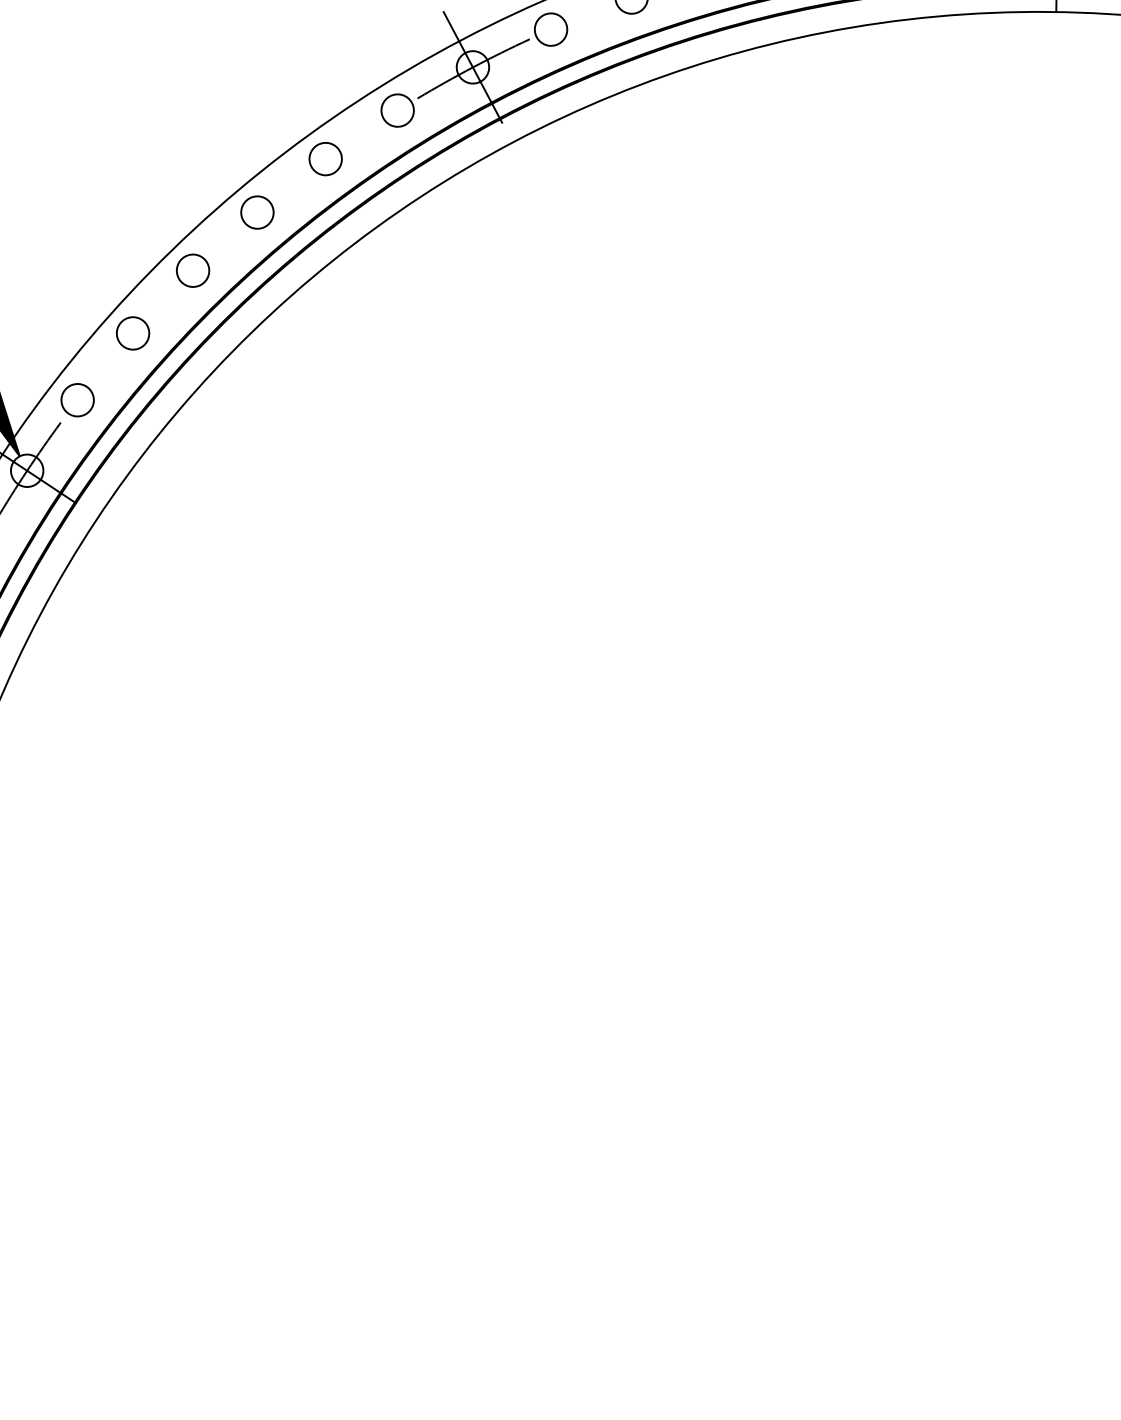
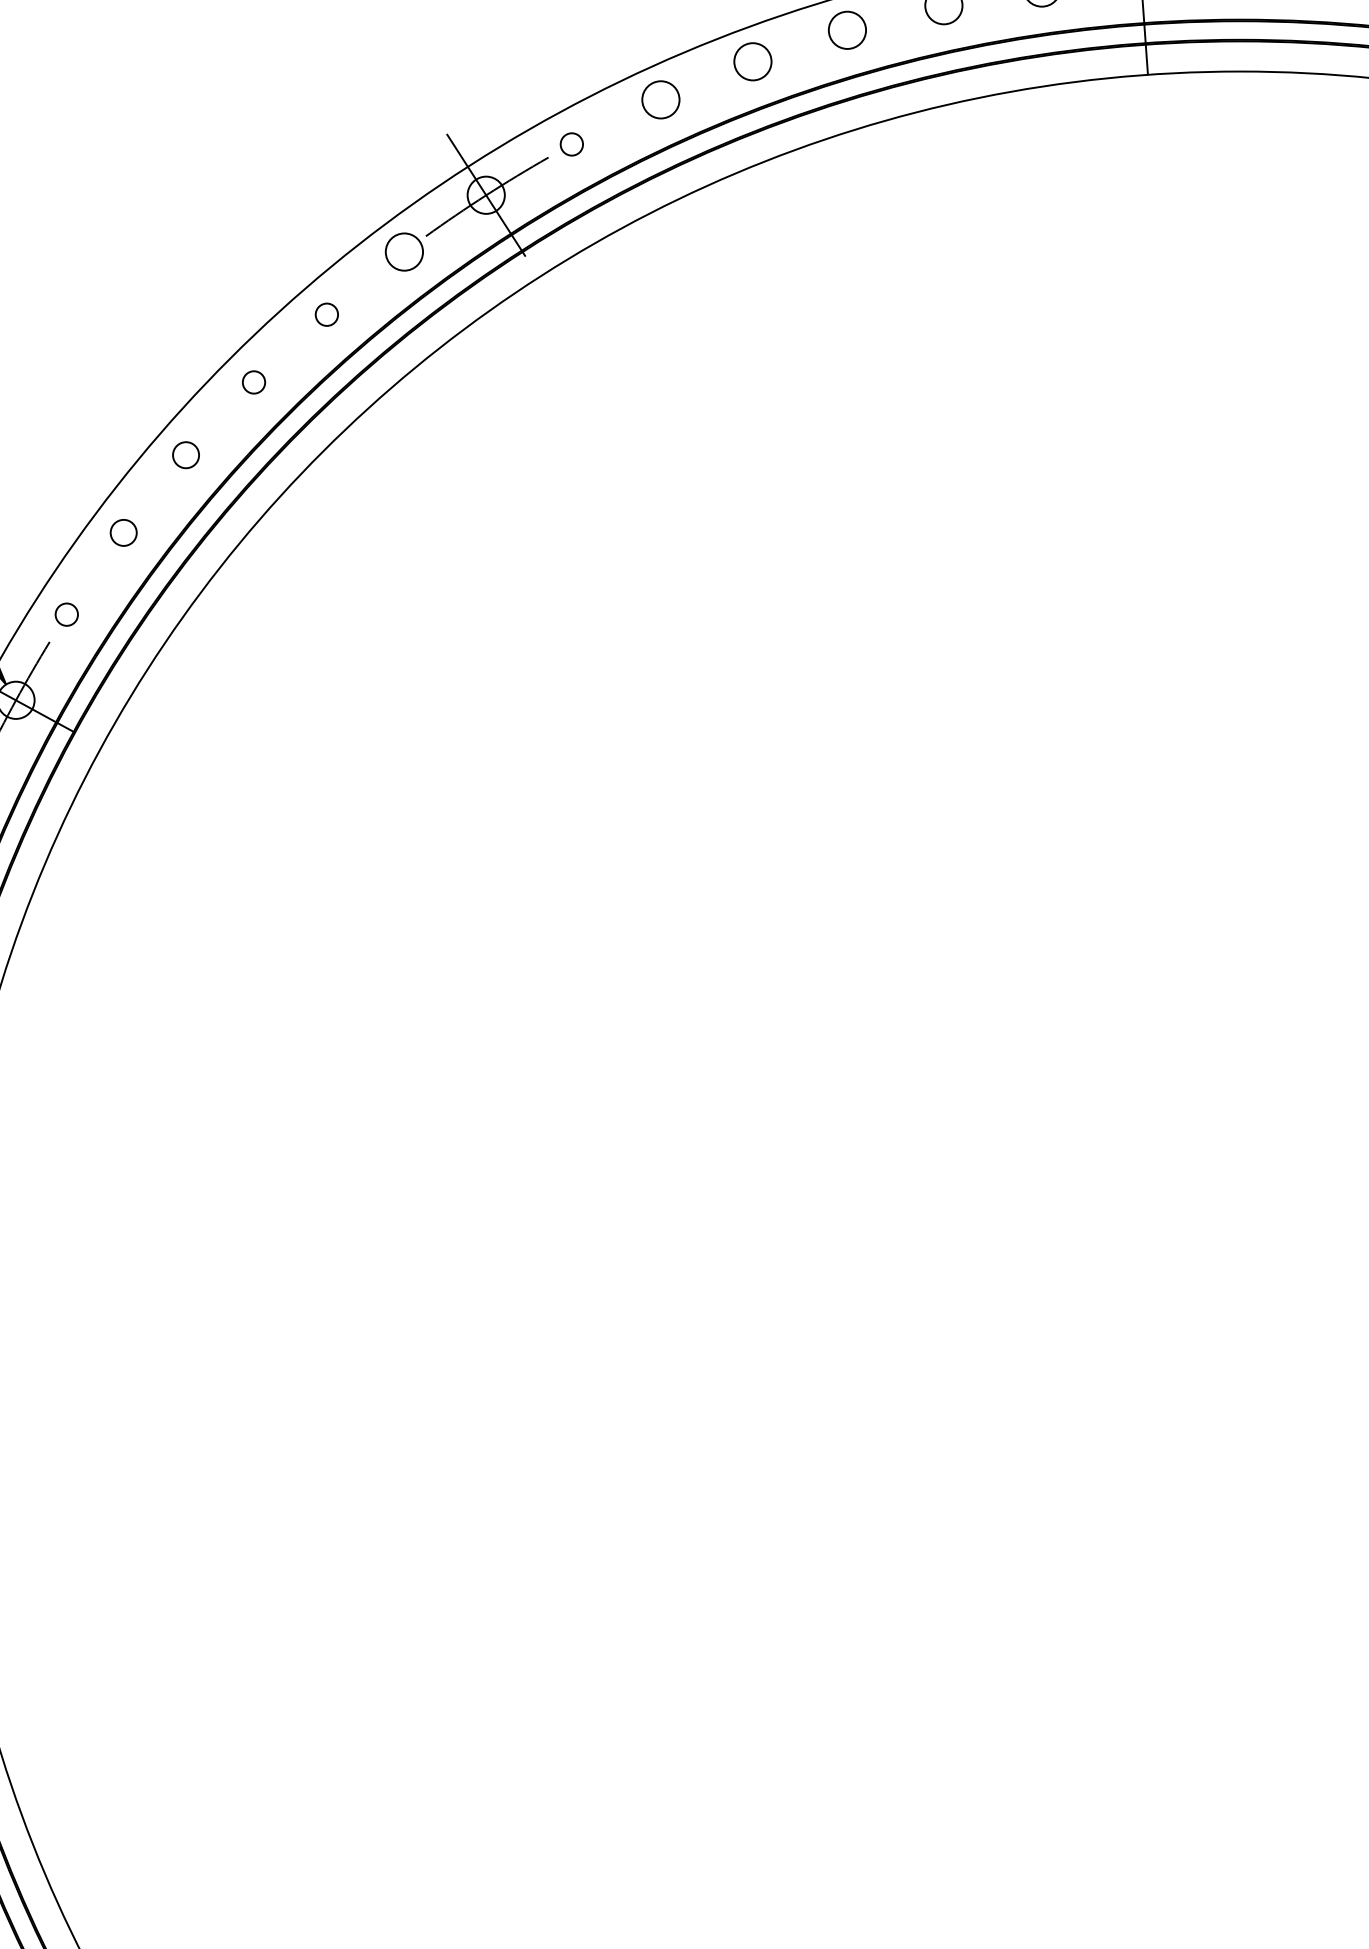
circle: (550, 29) -> (571, 144), size x0.6
circle: (325, 158) -> (326, 314), size x0.6
circle: (256, 212) -> (253, 382), size x0.6
circle: (192, 270) -> (185, 454), size x0.7
circle: (132, 333) -> (123, 532), size x0.7
circle: (77, 400) -> (66, 614), size x0.6

